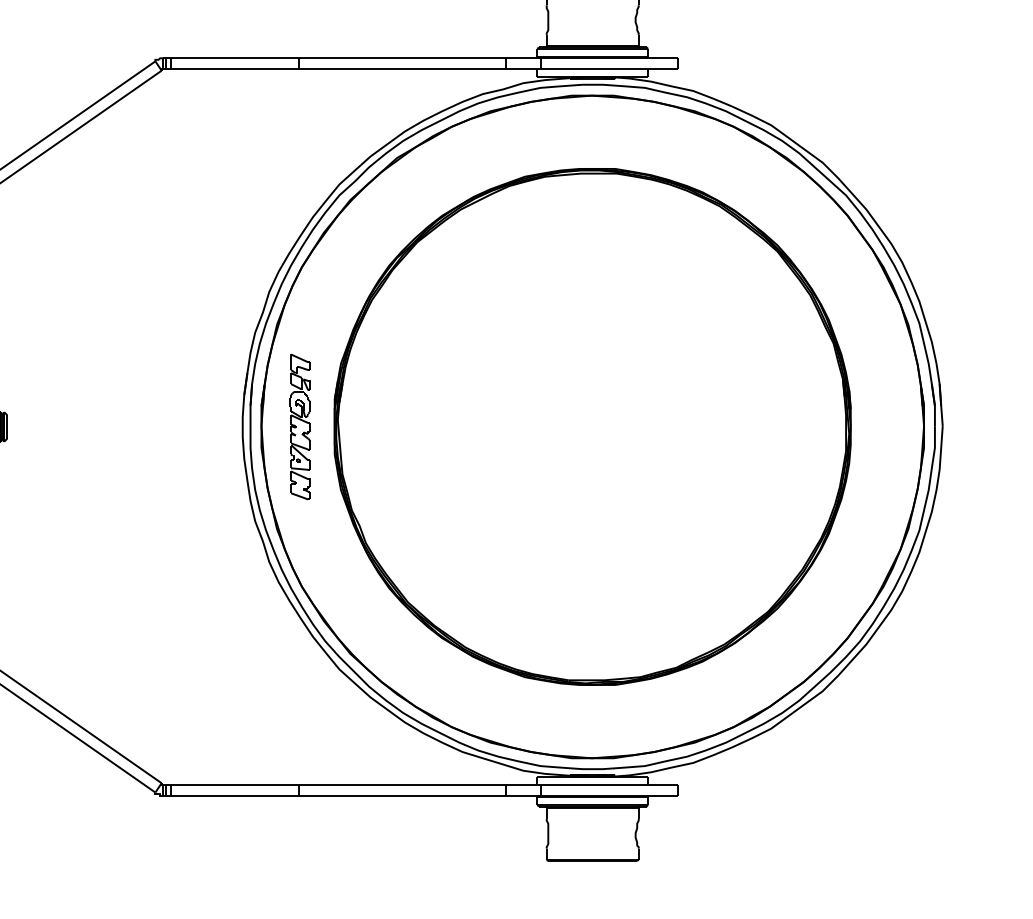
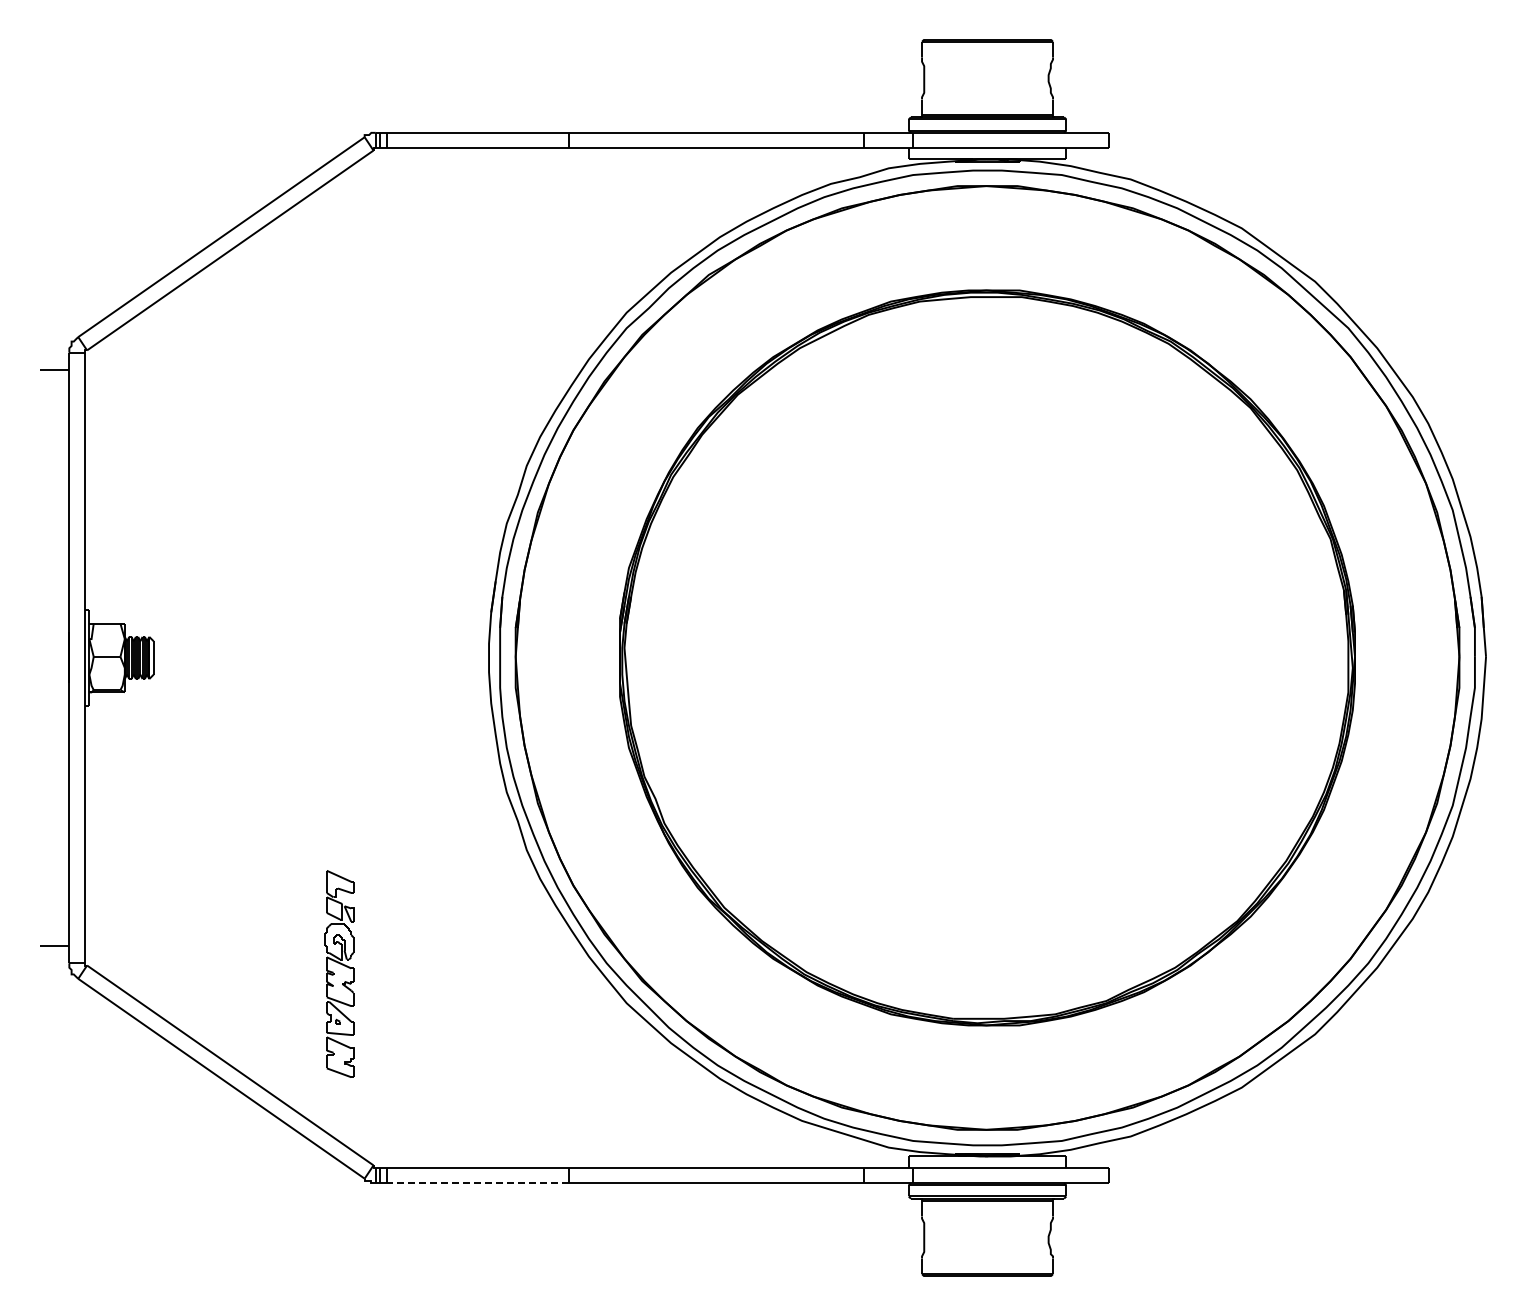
part: (299, 426) -> (339, 973), moved
line: (234, 795) -> (477, 1183), solid -> dashed

